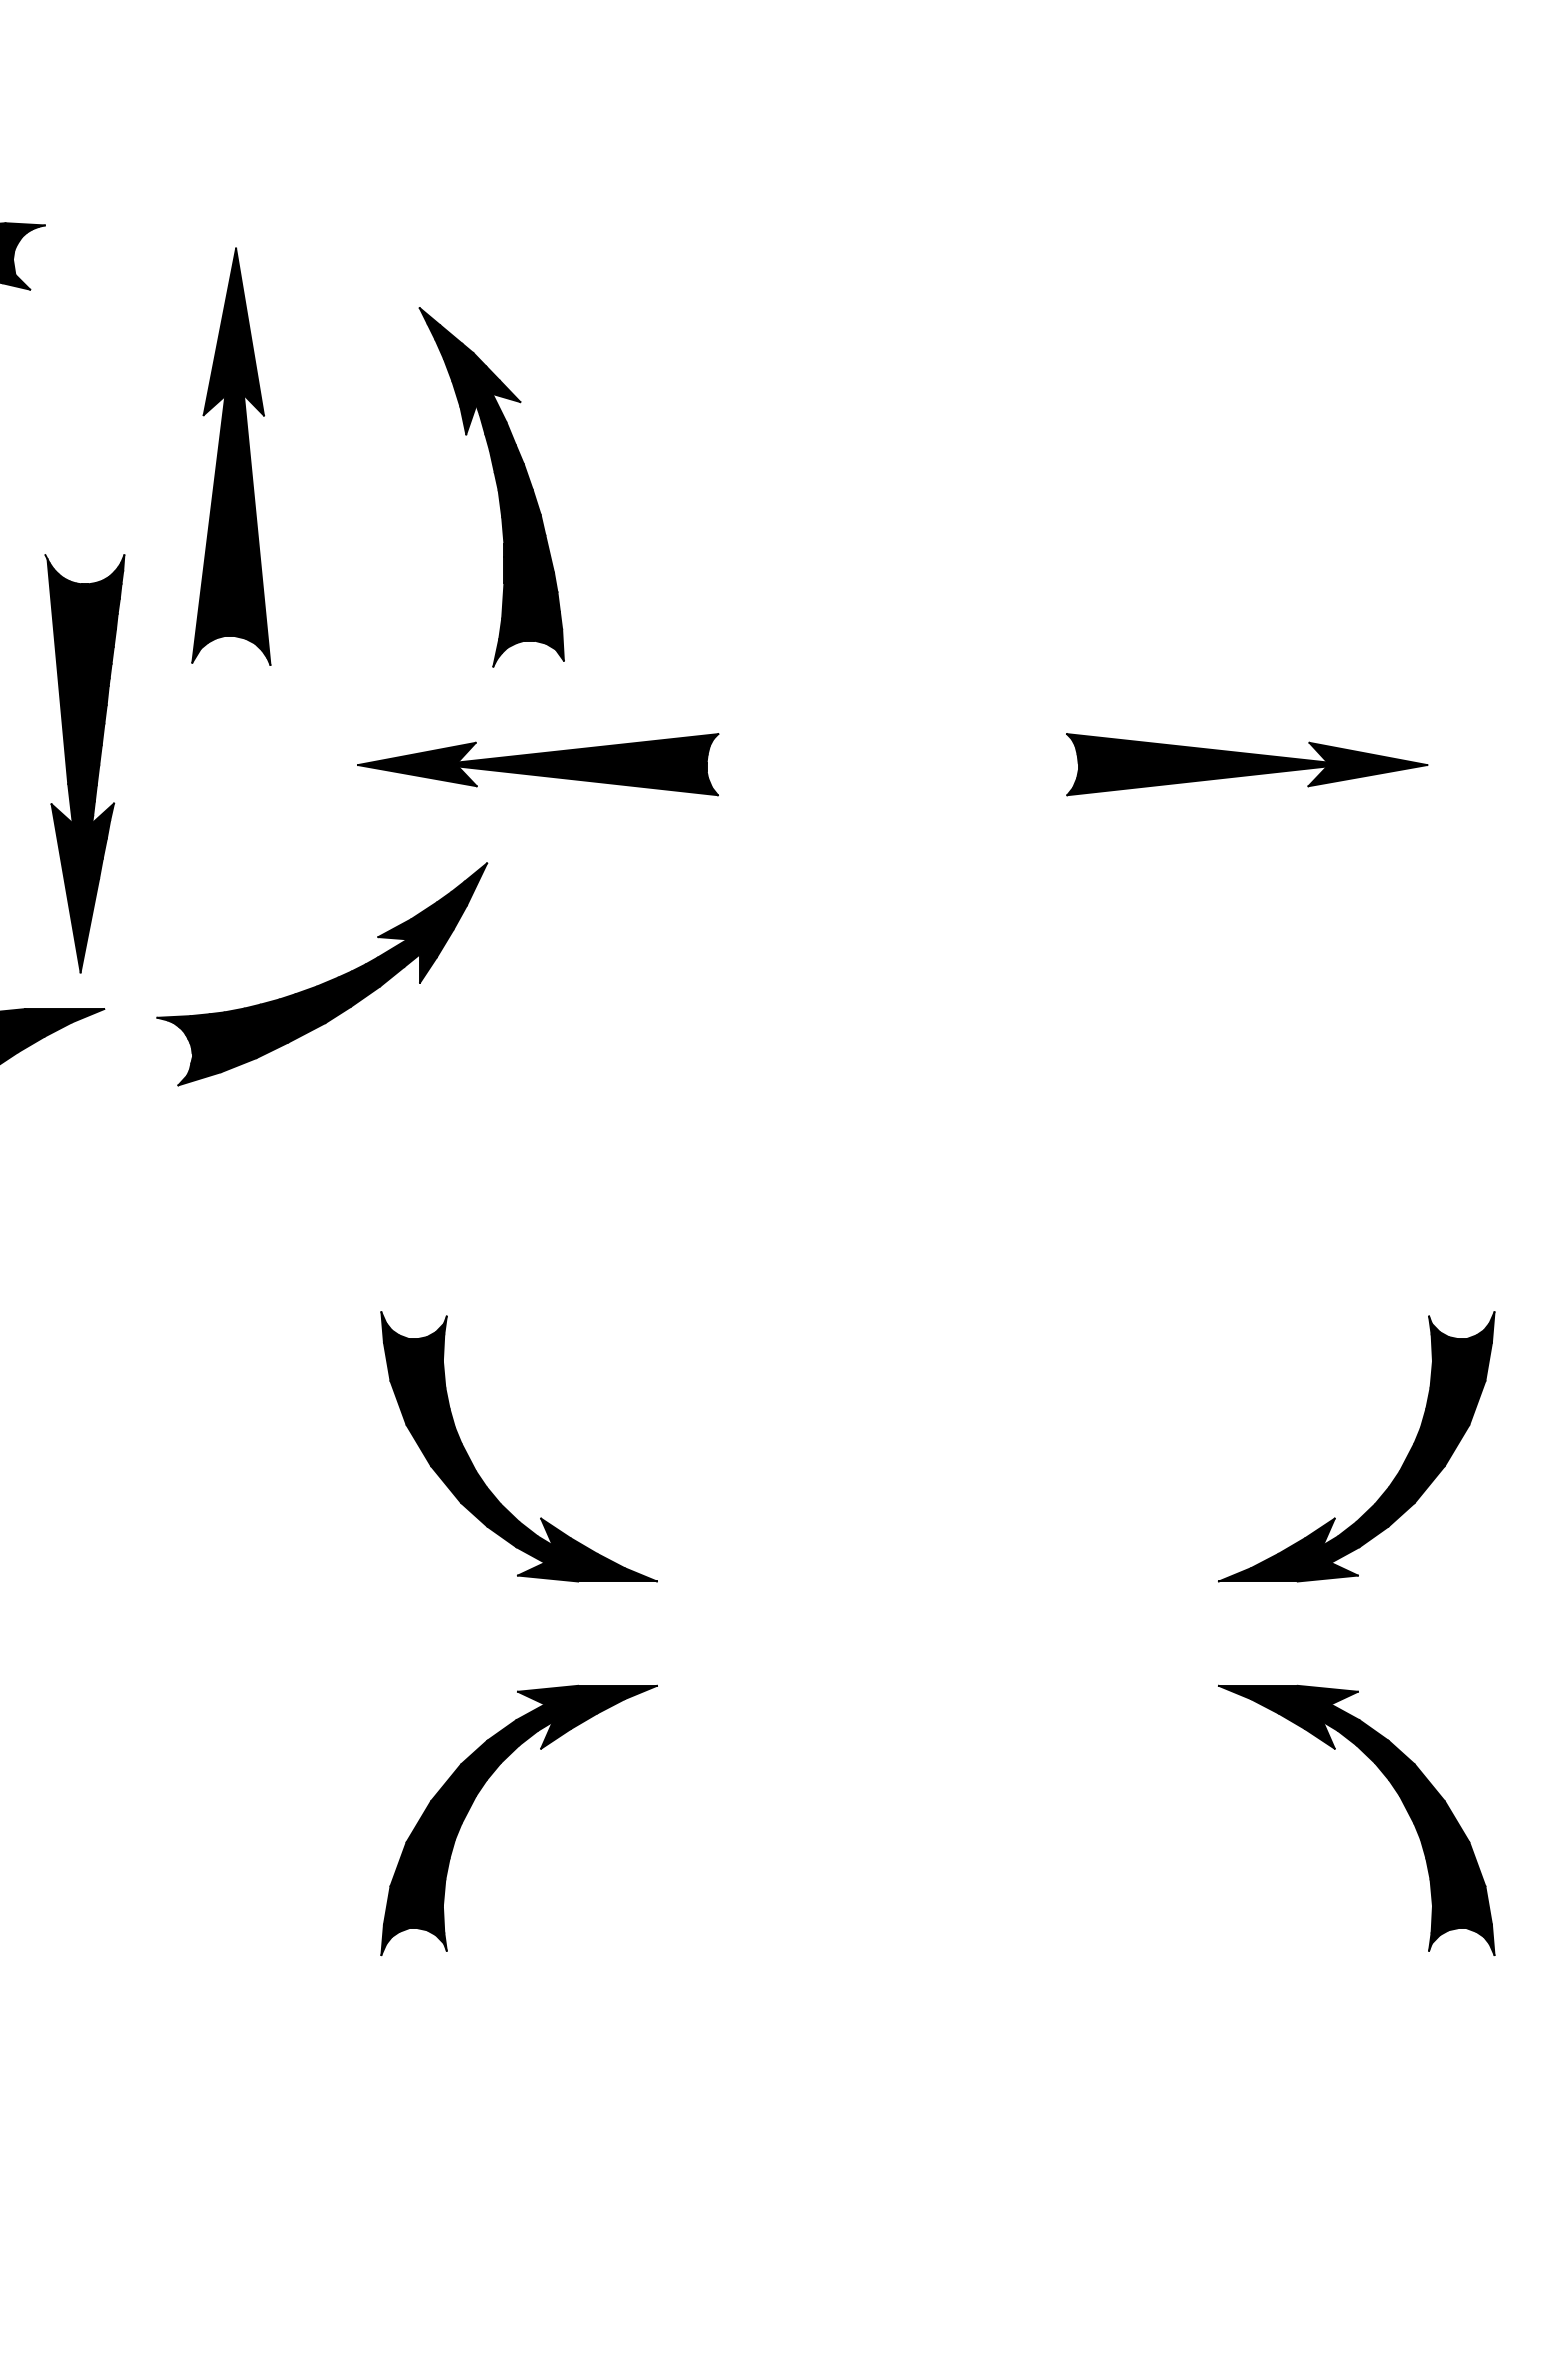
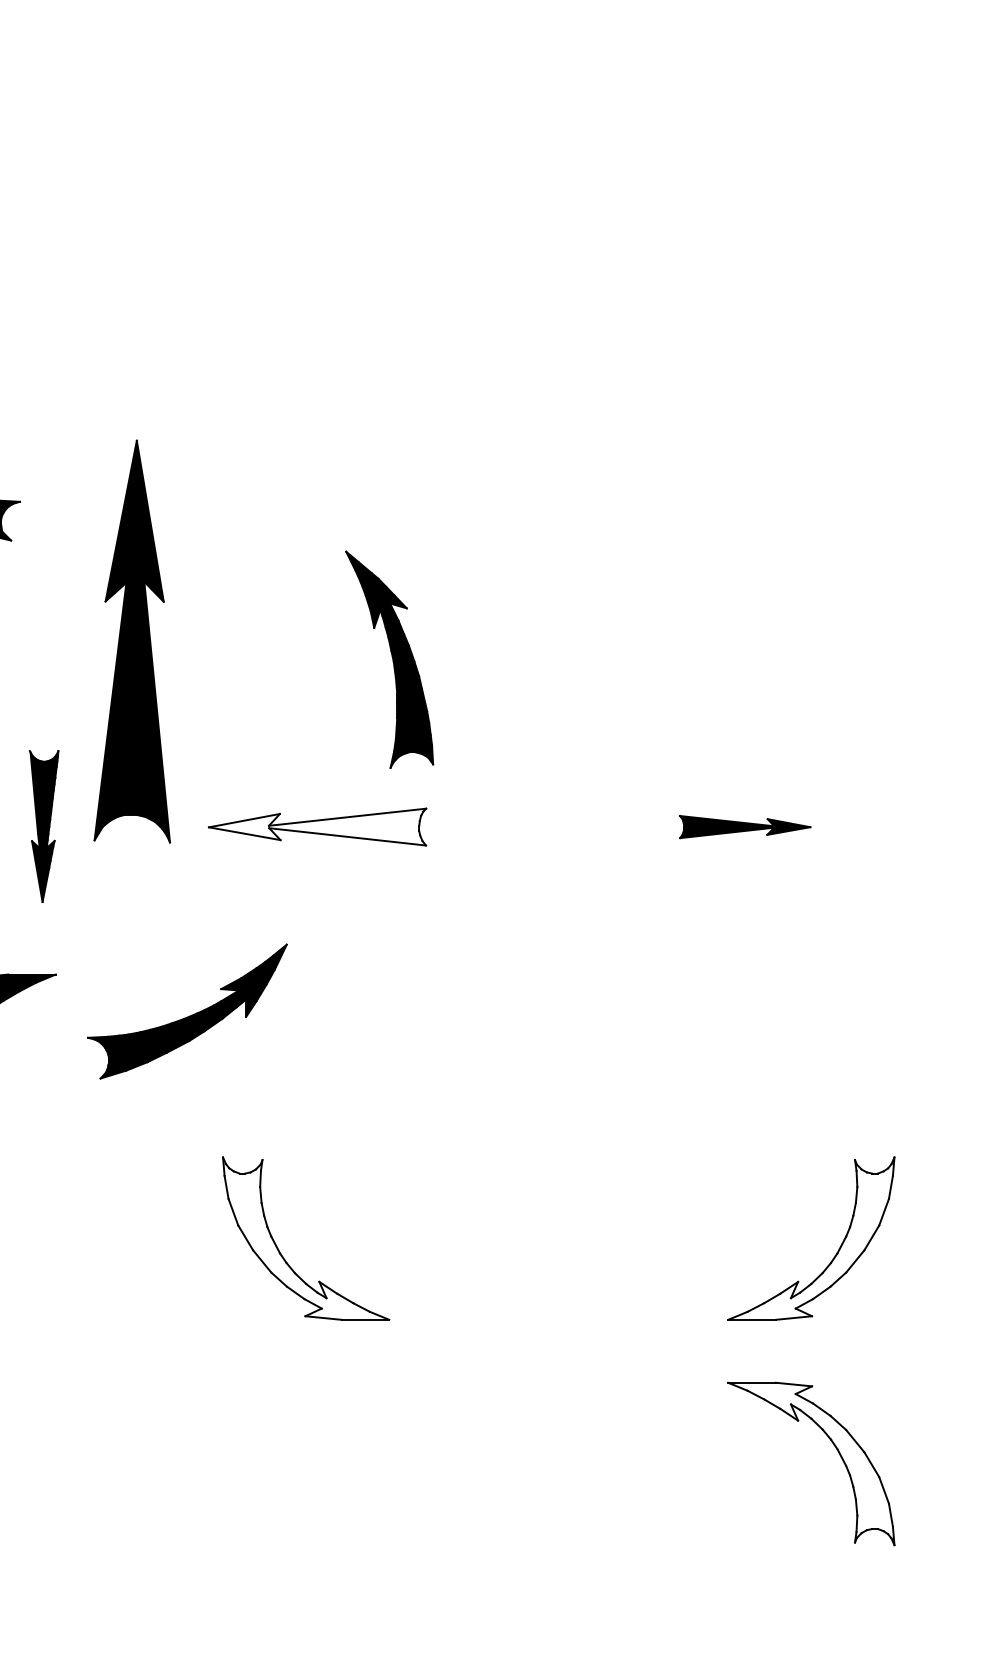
part: (231, 455) -> (132, 640), size x1.6
part: (491, 486) -> (389, 659), moved
part: (83, 763) -> (43, 826), size x0.6
fill: (537, 763) -> (317, 826), removed
part: (1245, 763) -> (744, 826), size x0.6
part: (322, 974) -> (187, 1011), moved
fill: (519, 1446) -> (306, 1238), removed
fill: (1356, 1446) -> (811, 1238), removed
part: (478, 1796) -> (281, 1449), removed
fill: (1356, 1819) -> (811, 1463), removed

